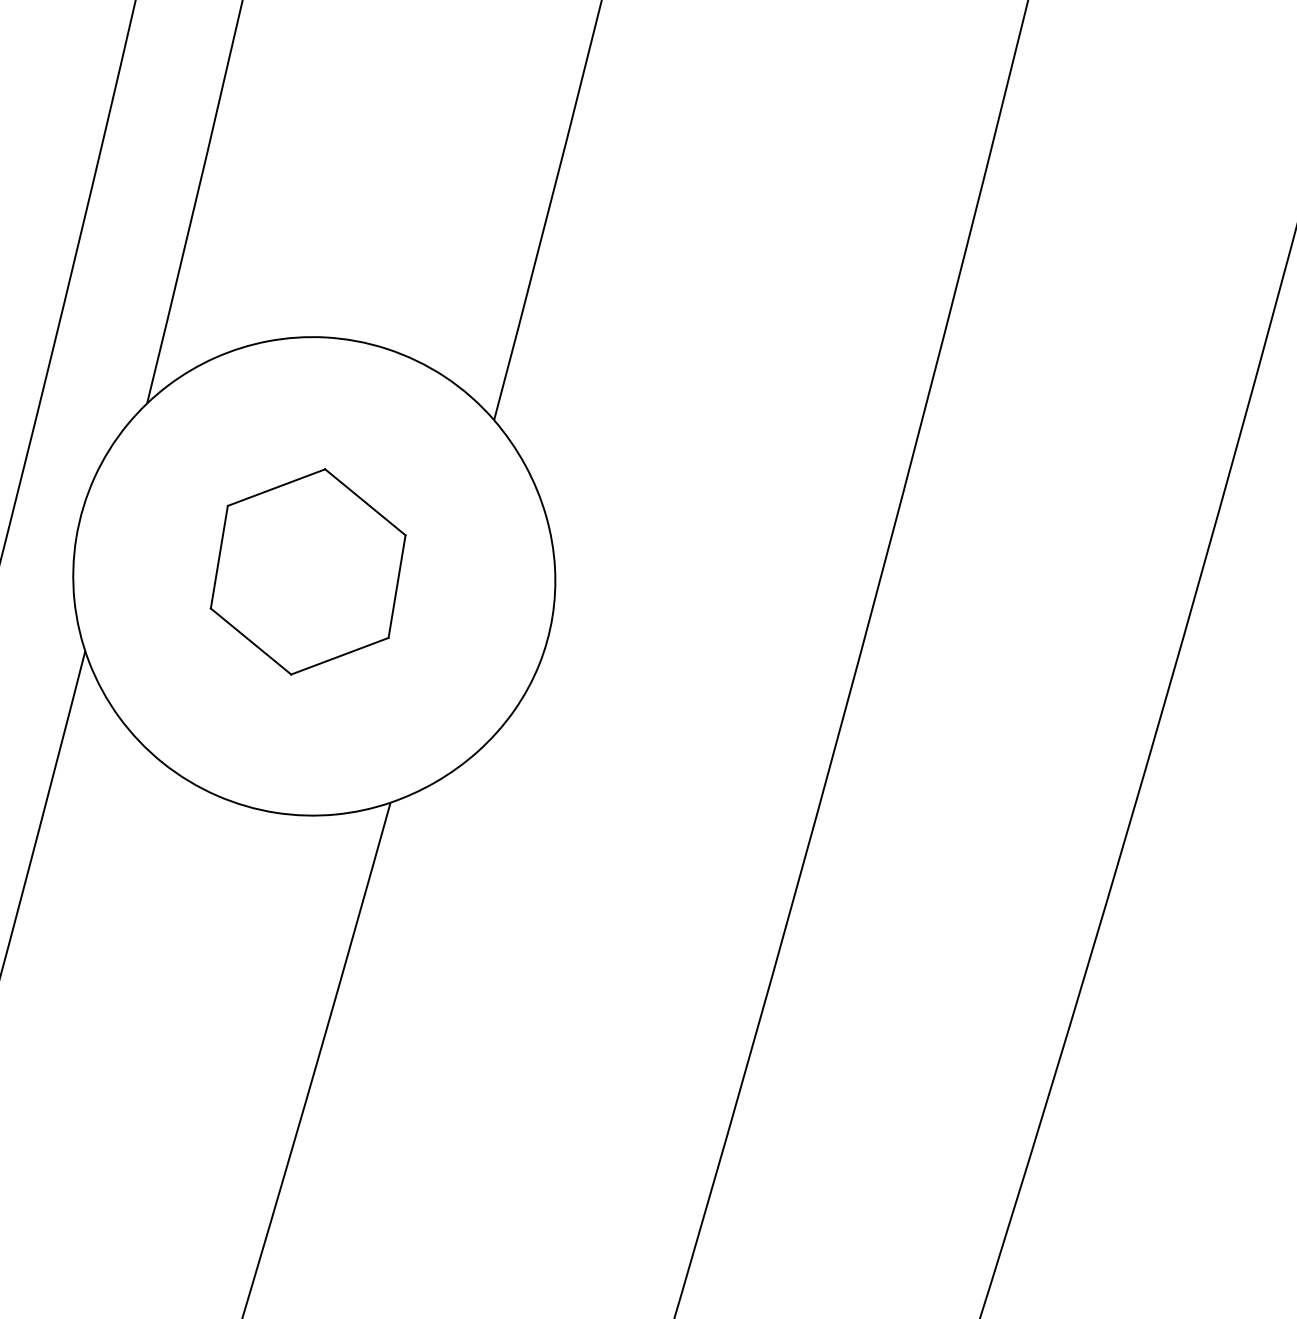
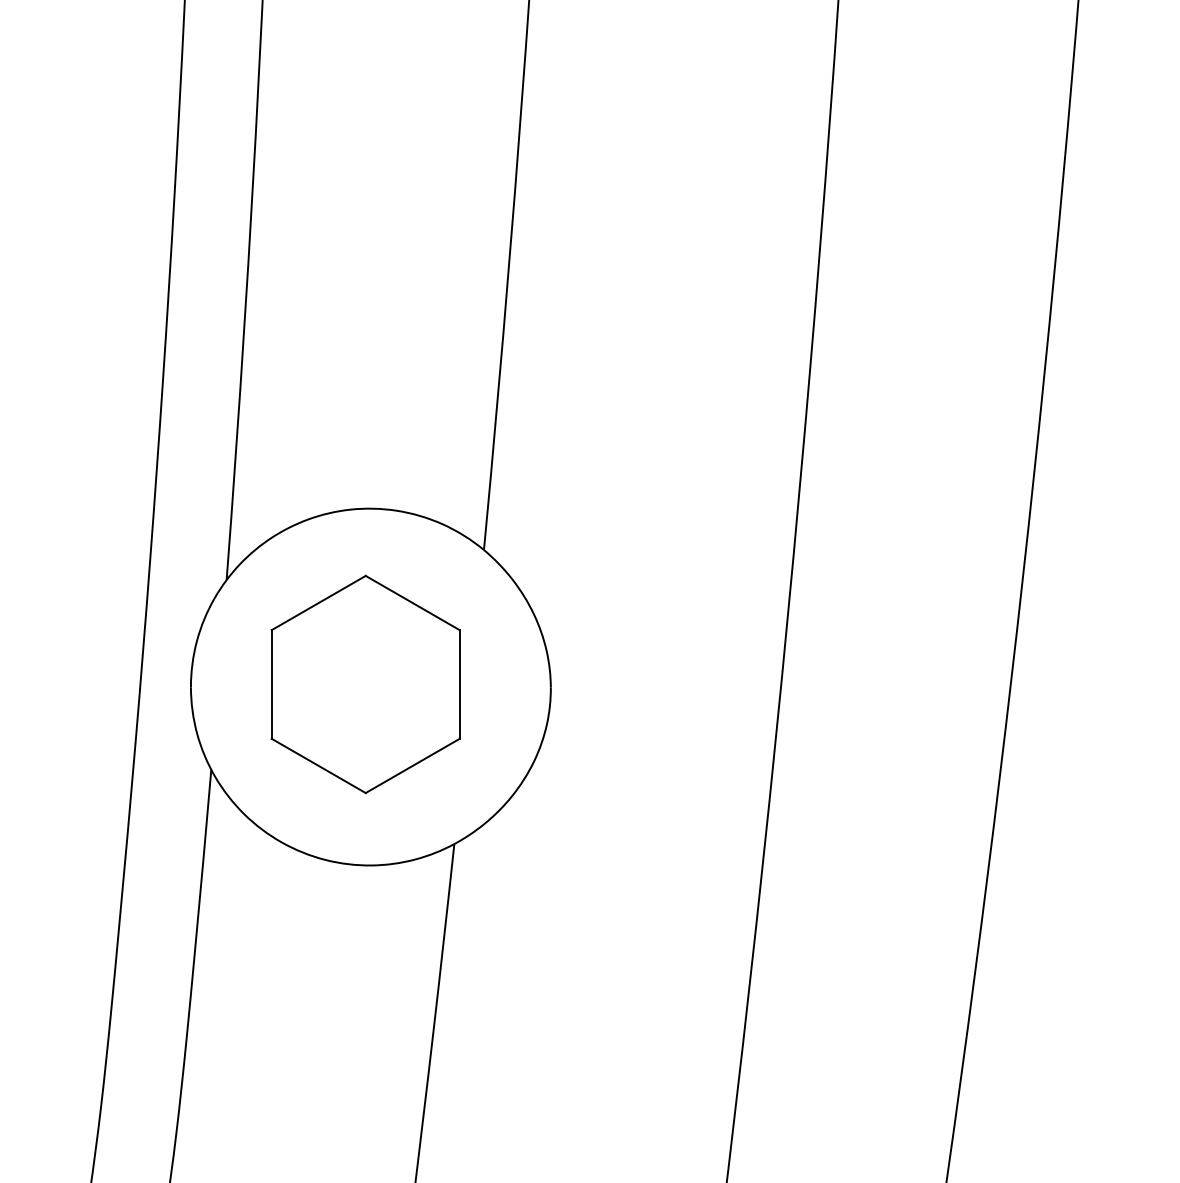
part: (308, 570) -> (365, 683), size x1.4

